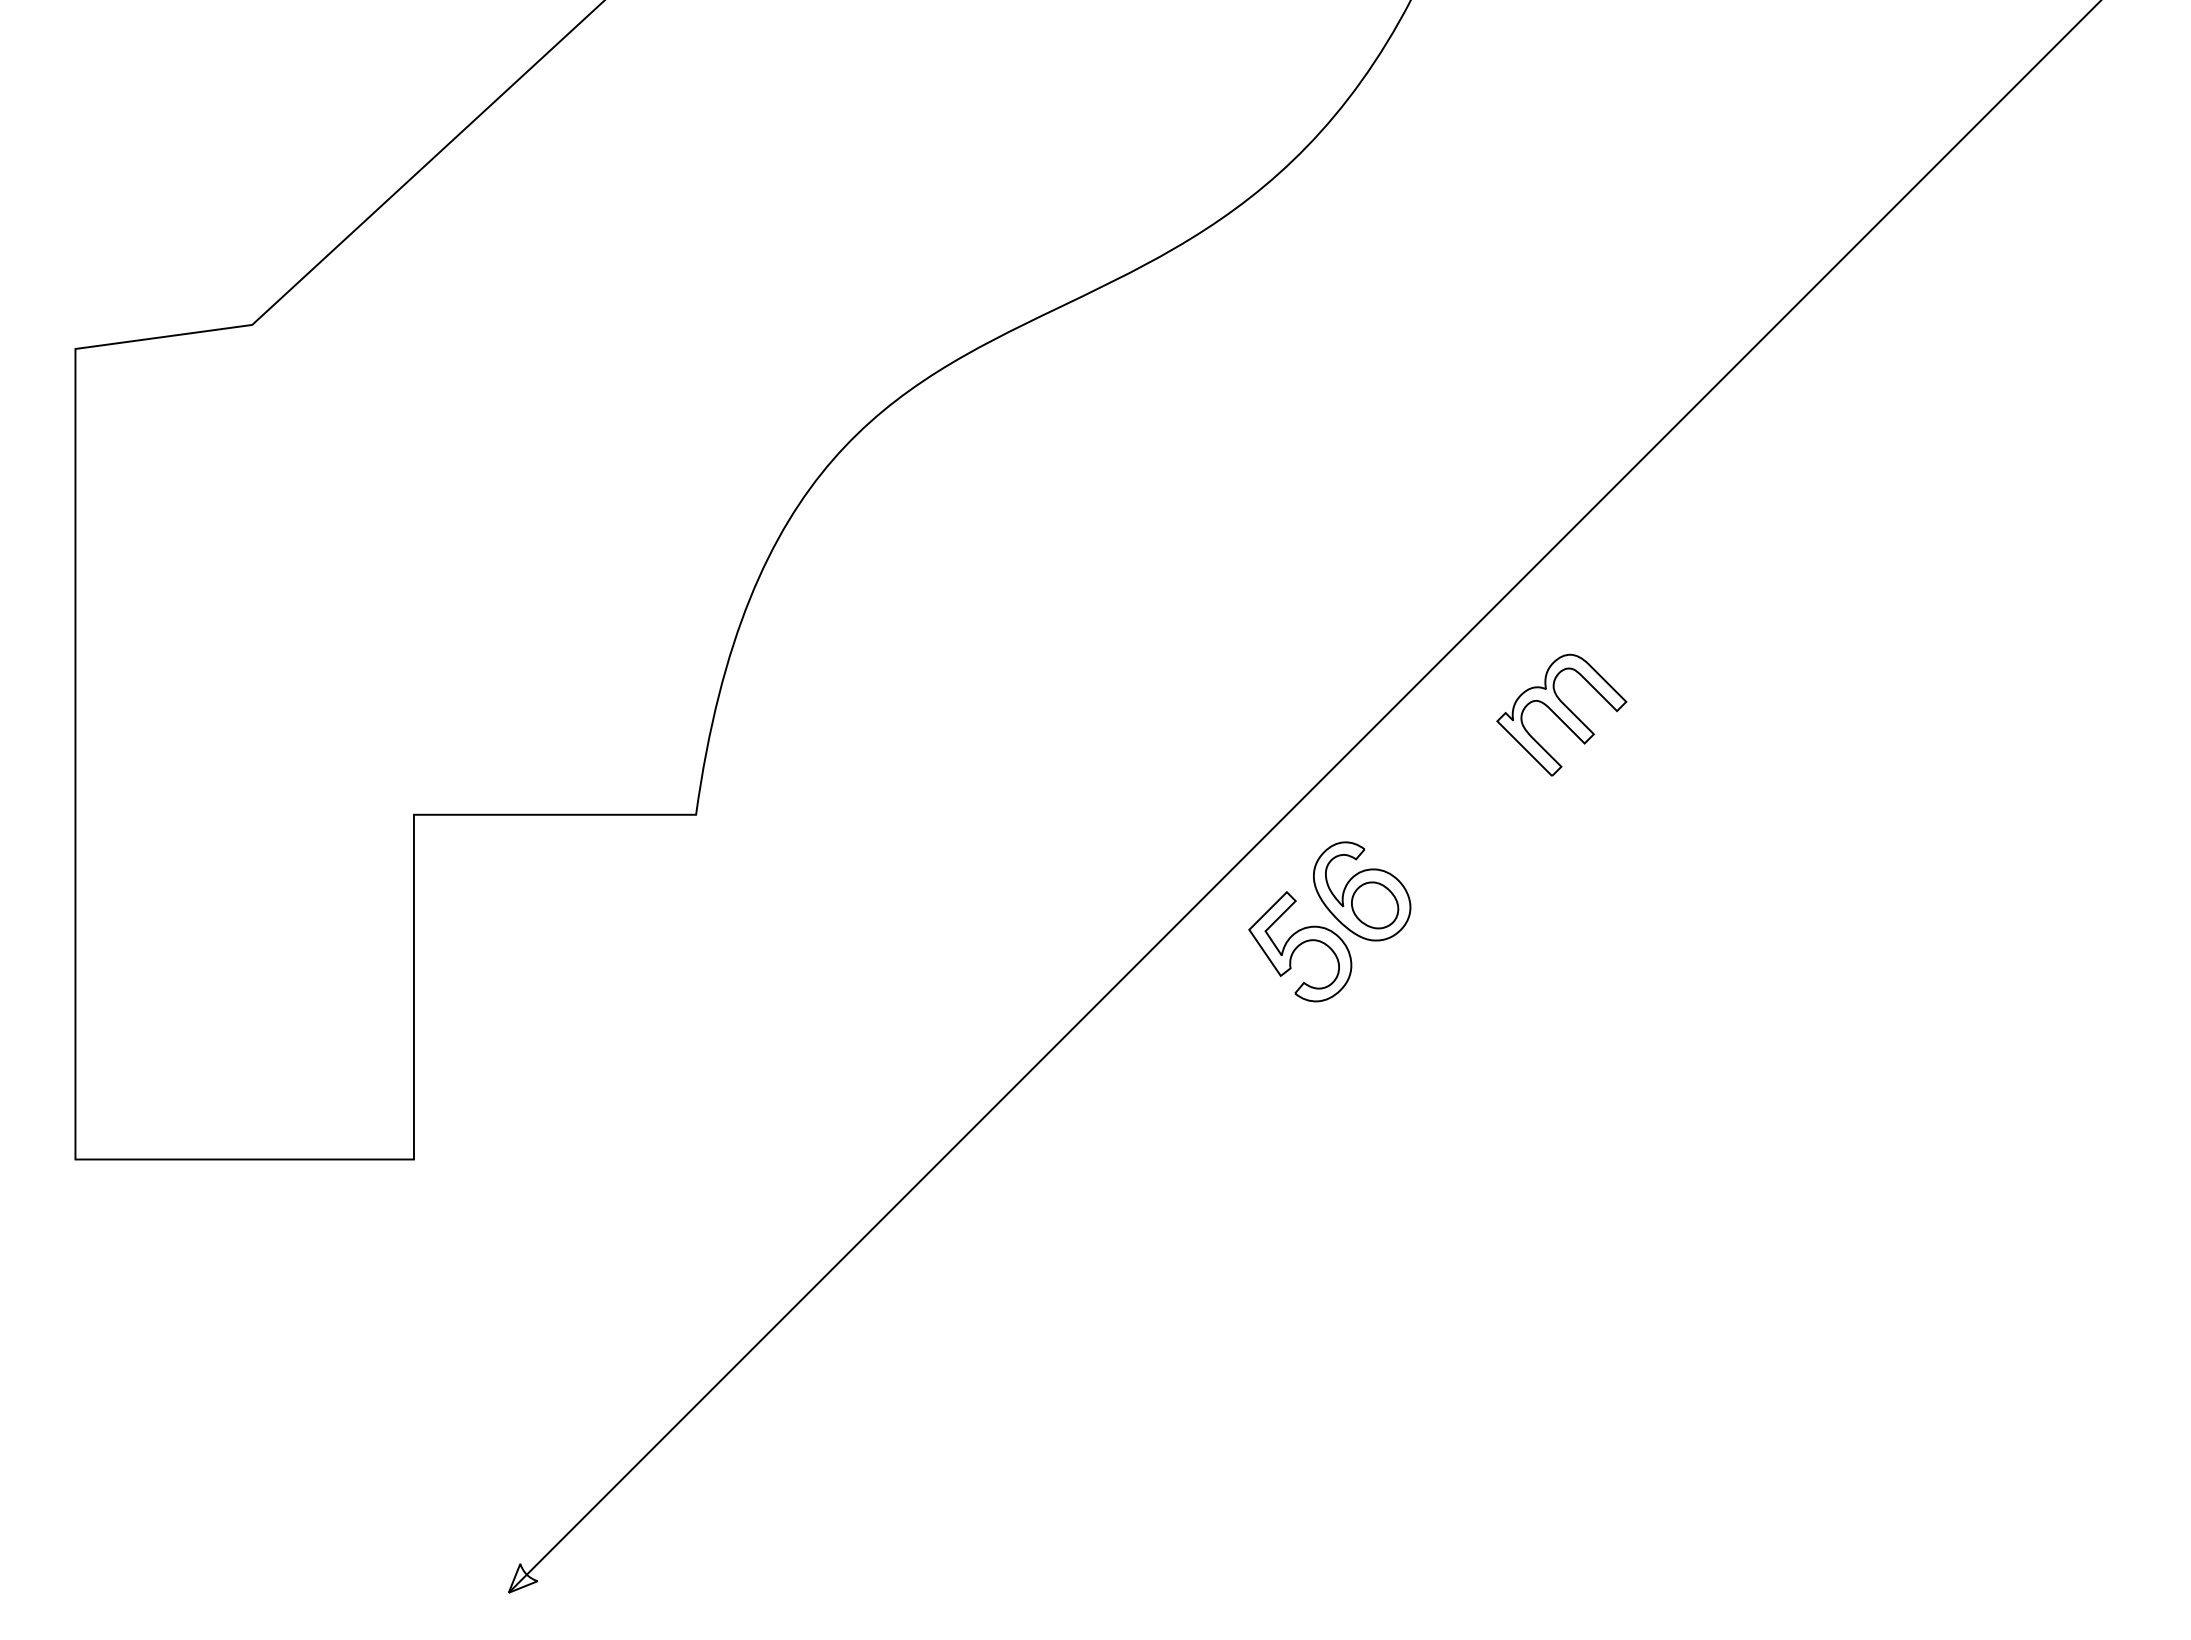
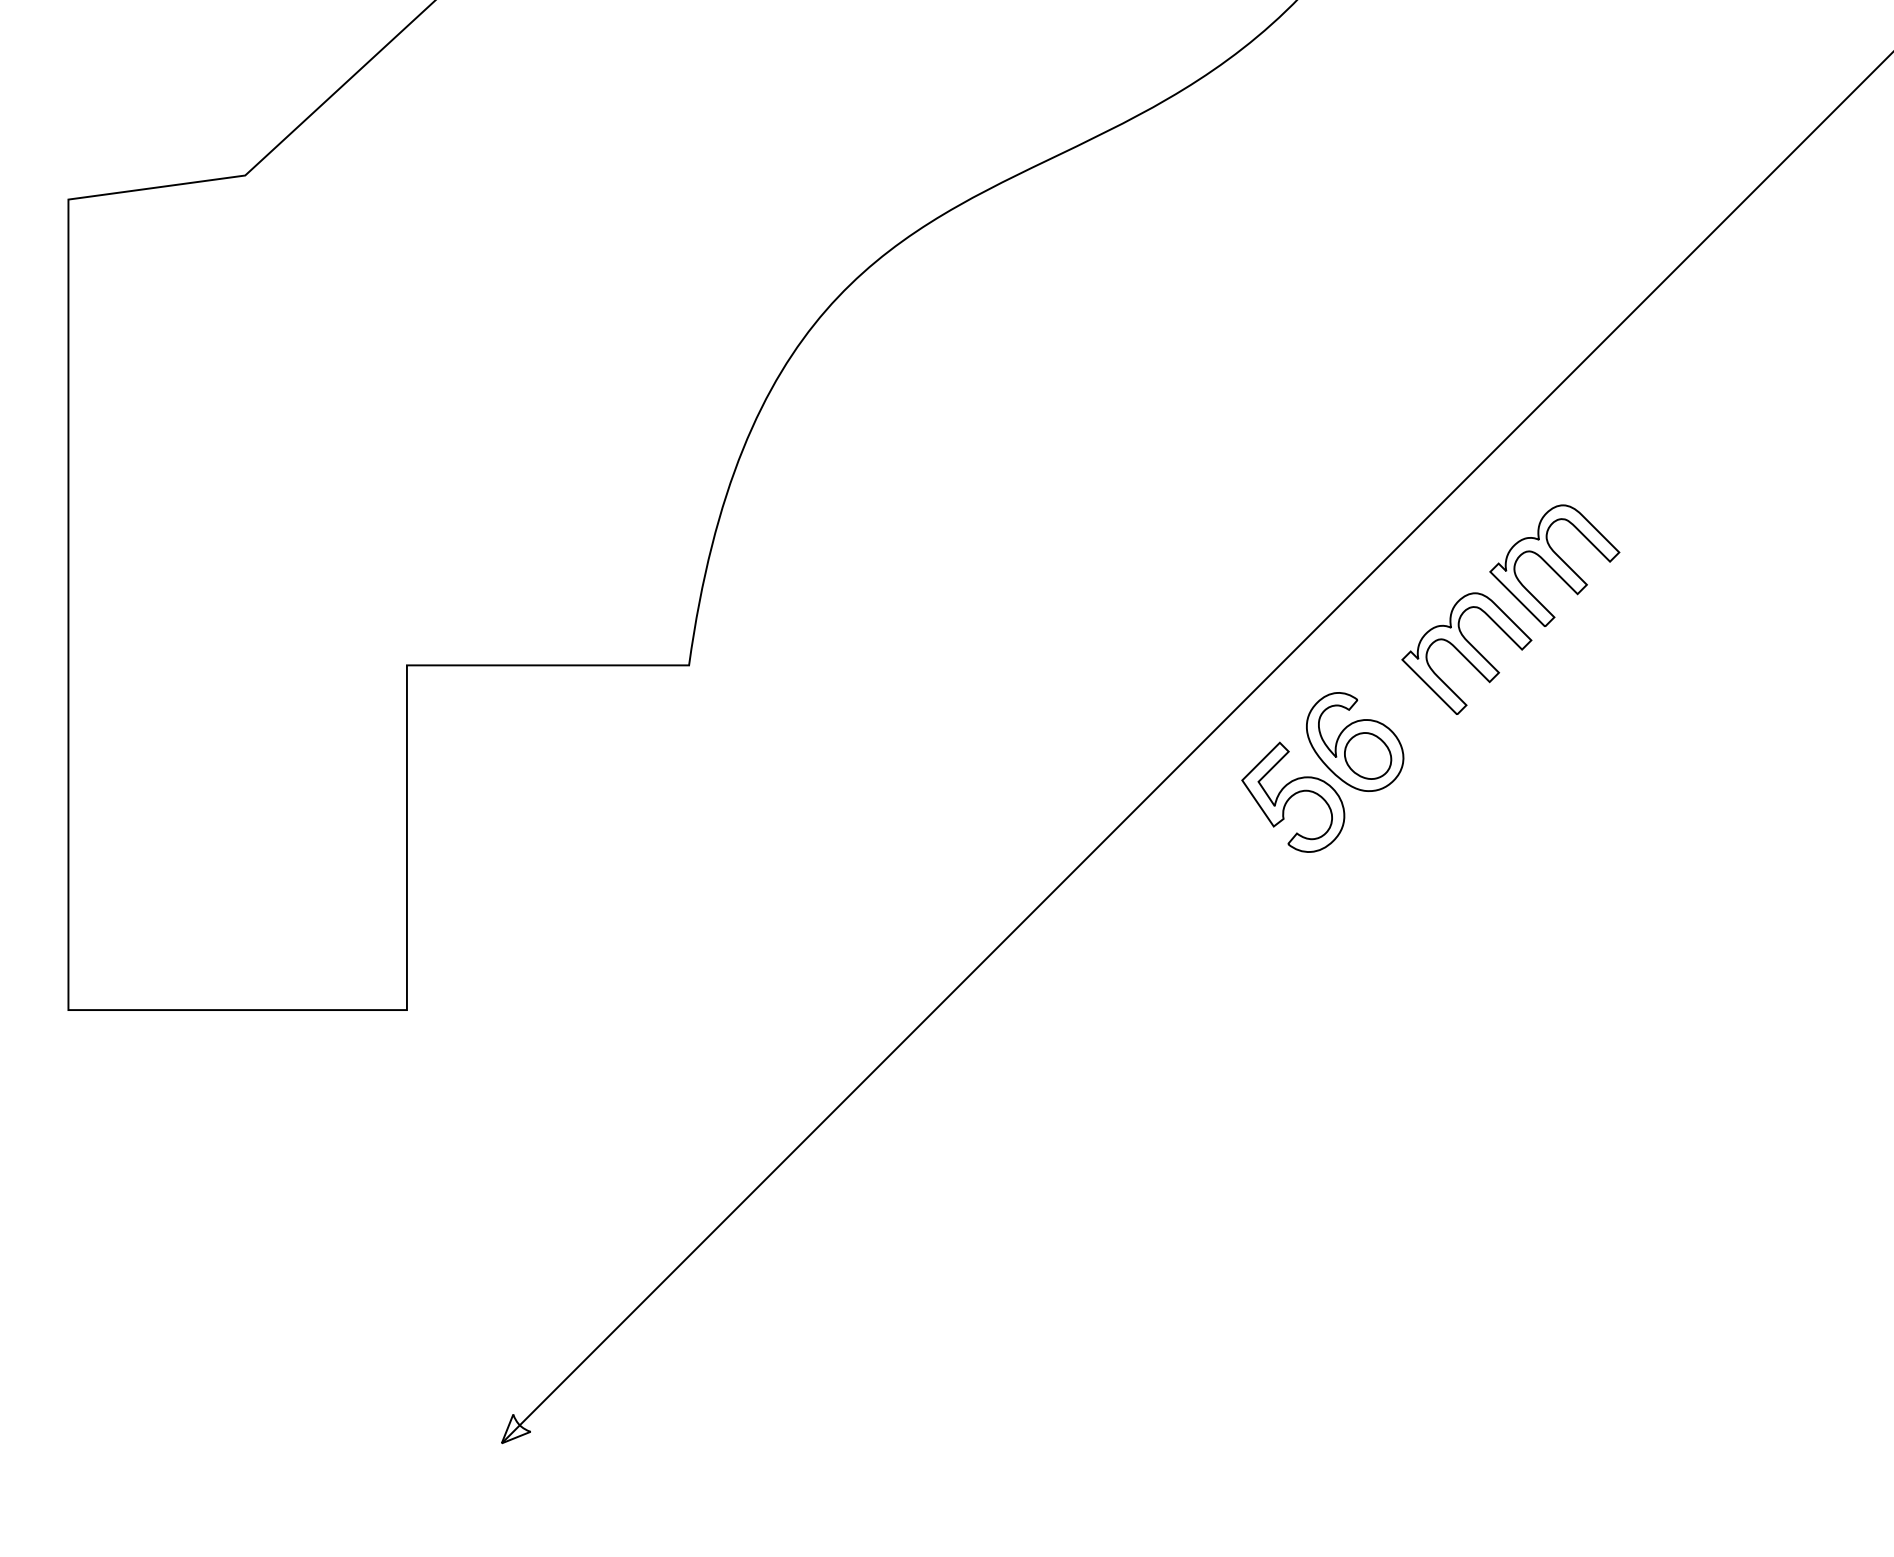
part: (1473, 802) -> (1466, 653), added

